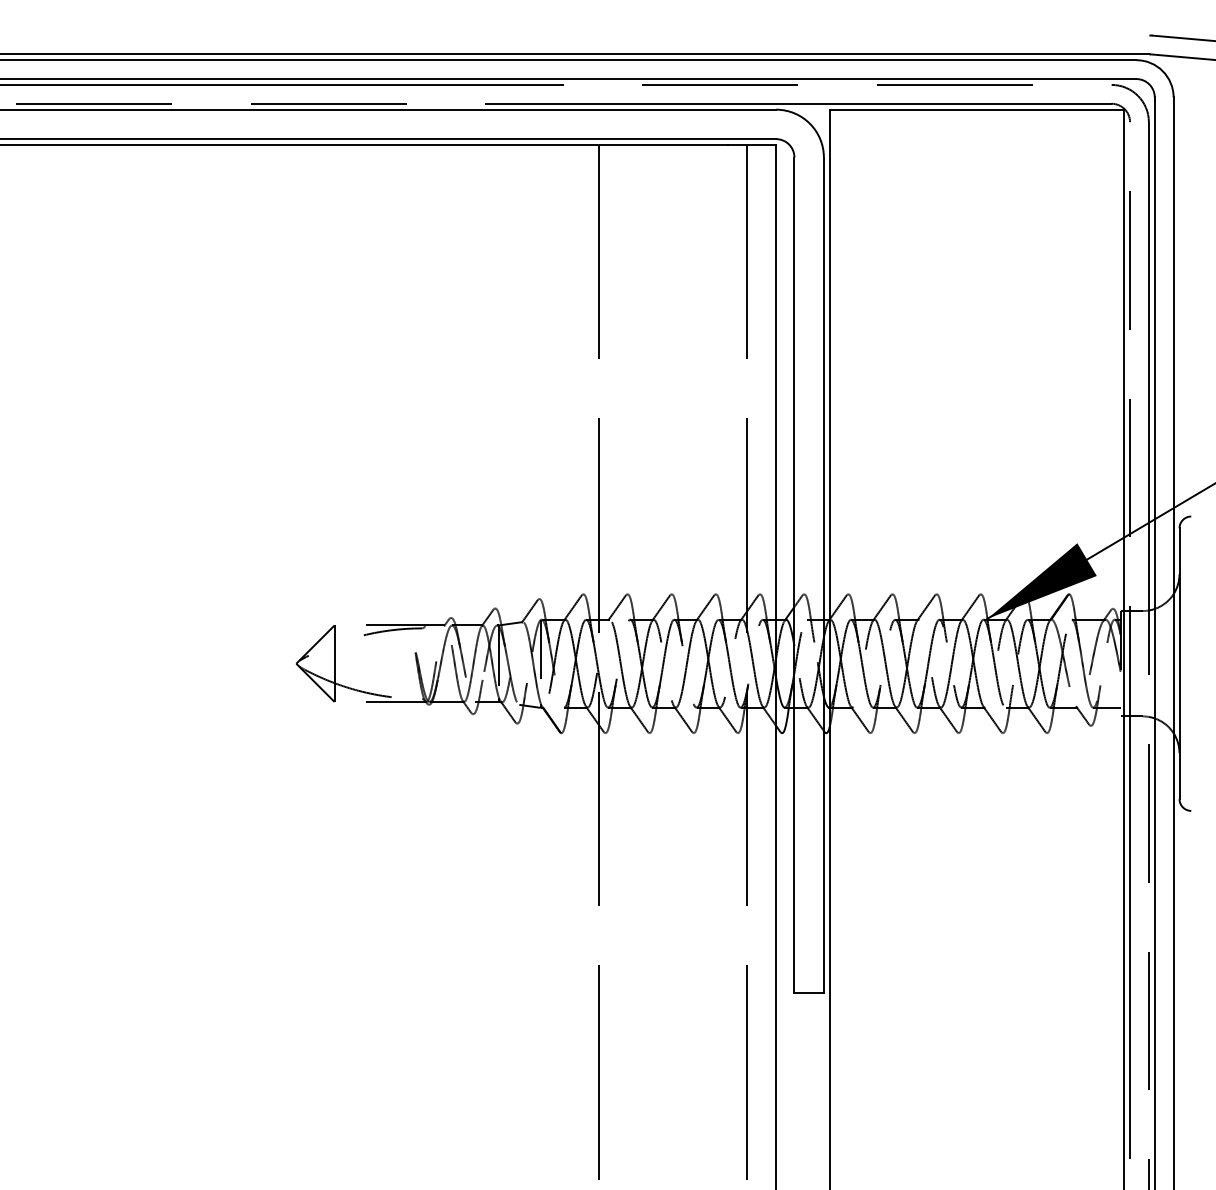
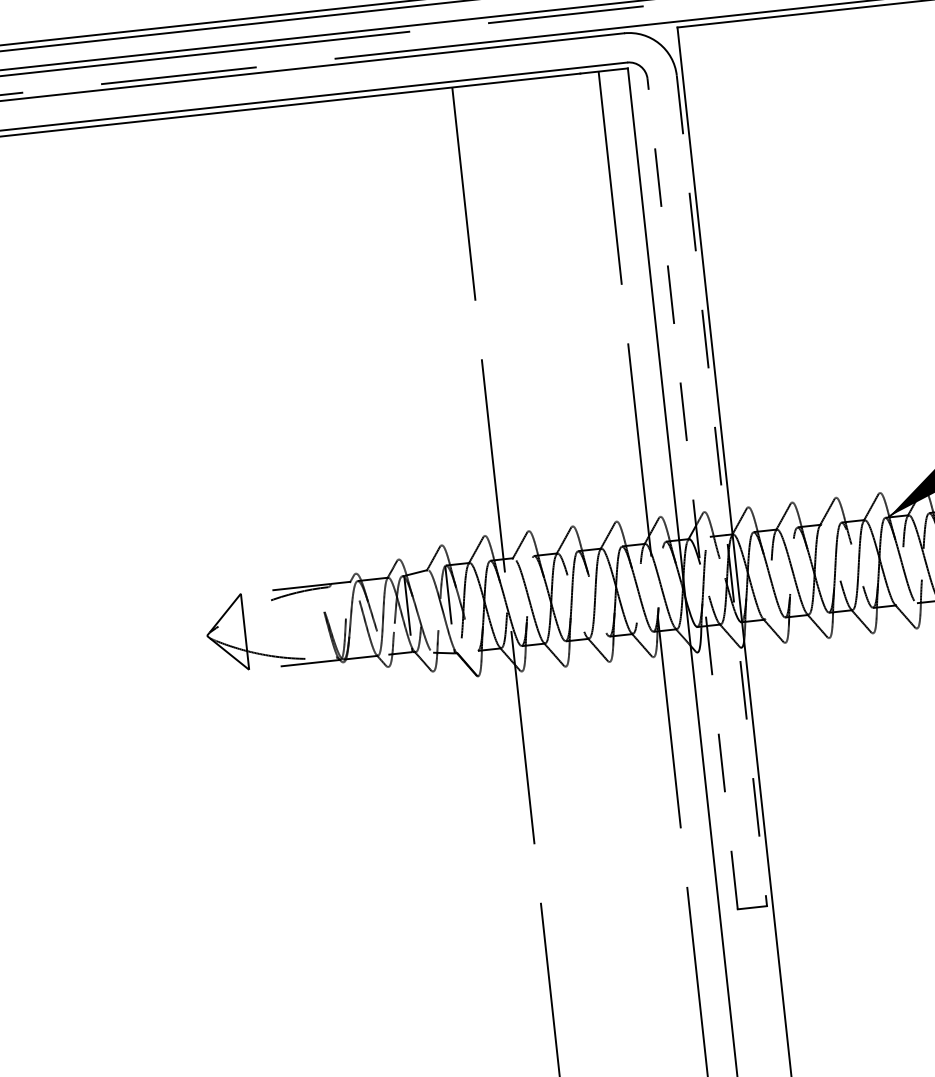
line: (794, 575) -> (692, 494), solid -> dashed
line: (823, 575) -> (721, 491), solid -> dashed

